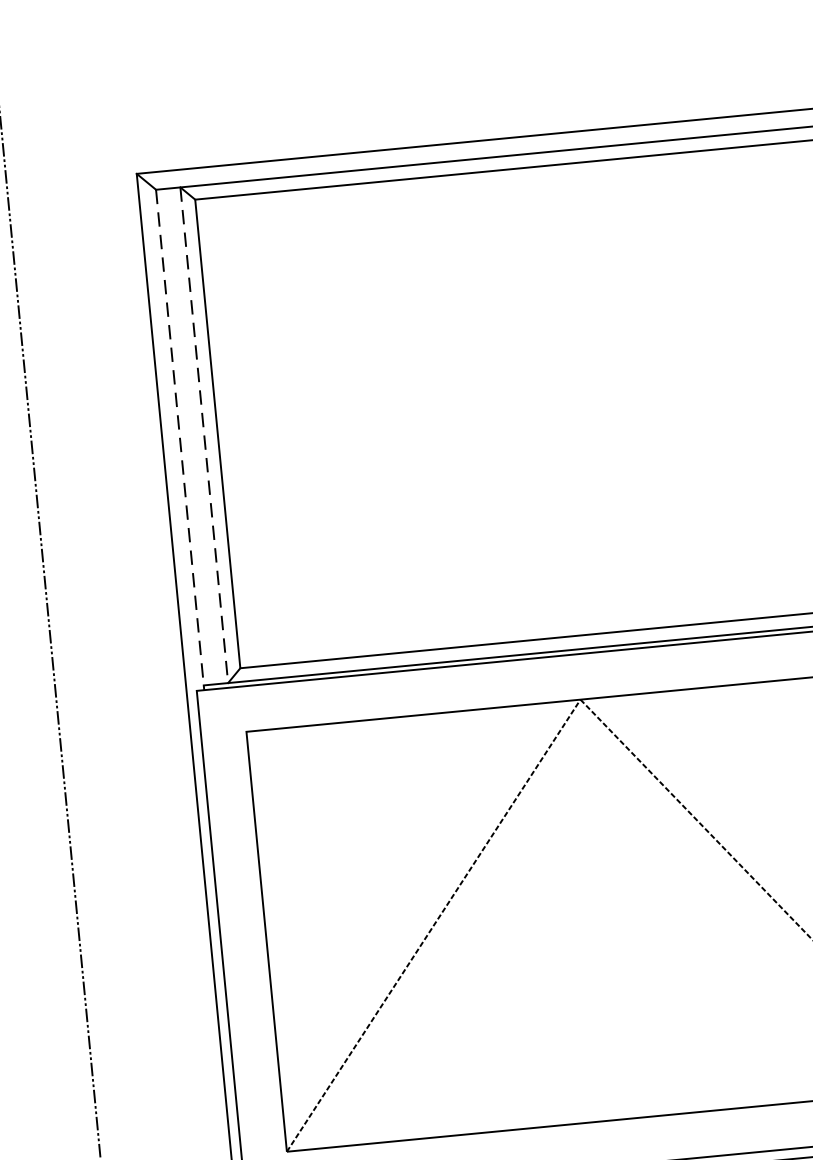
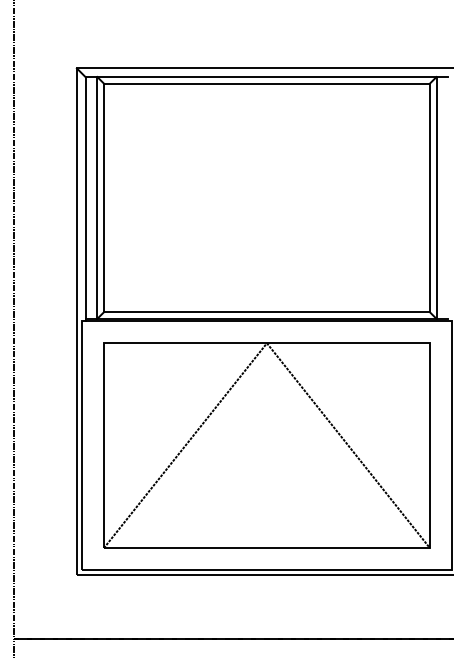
line: (204, 434) -> (97, 197), dashed -> solid
line: (180, 440) -> (85, 199), dashed -> solid

